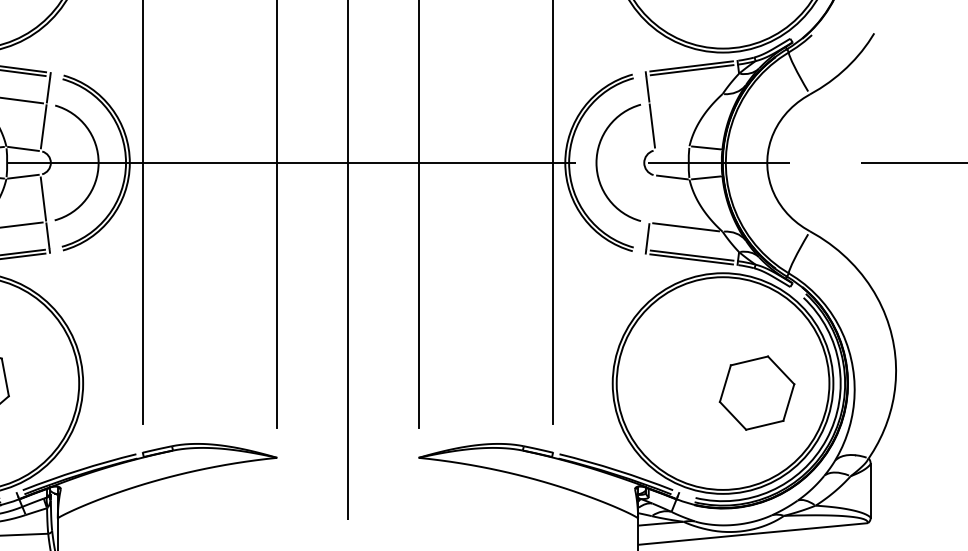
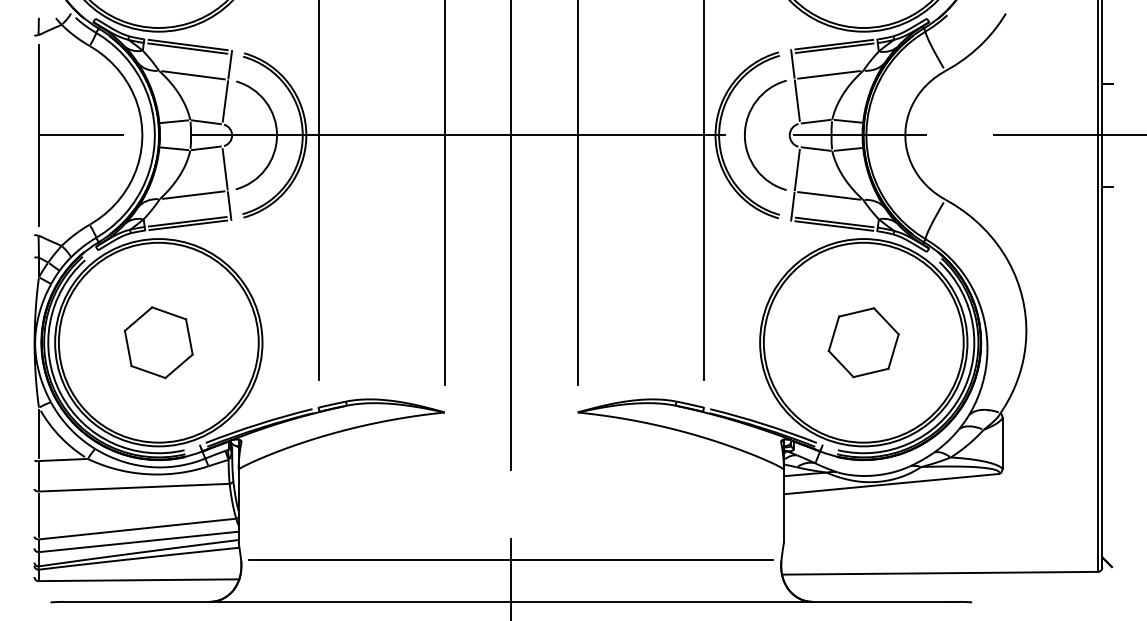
line: (685, 98) -> (828, 74), added
line: (671, 148) -> (815, 121), added
line: (651, 199) -> (796, 169), added
part: (756, 392) -> (863, 342), moved

